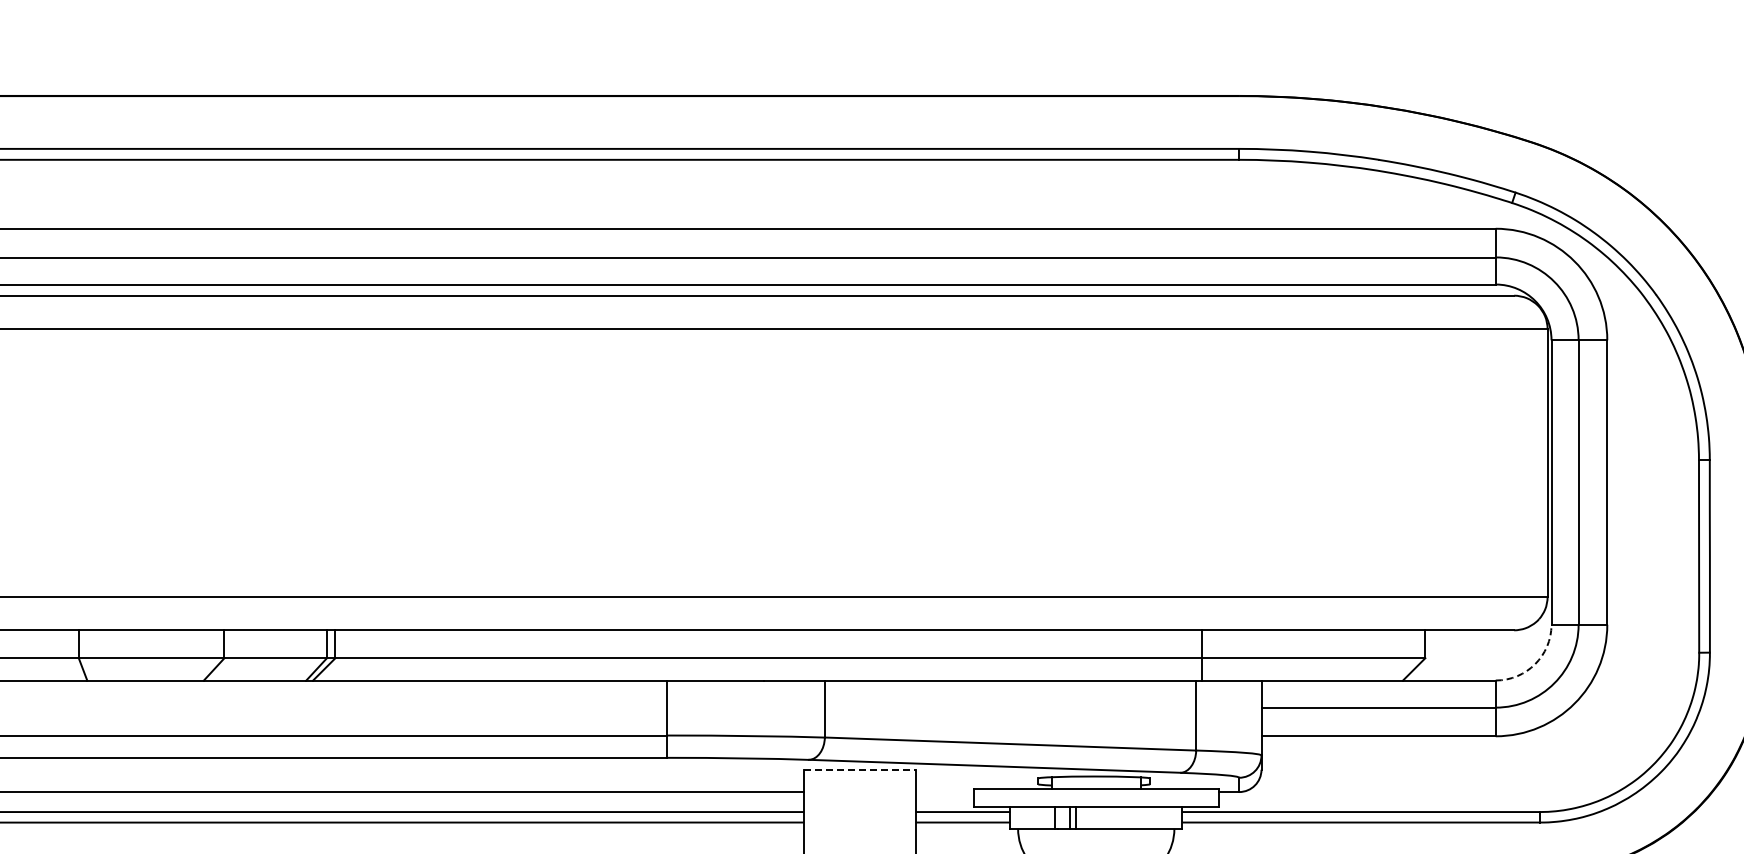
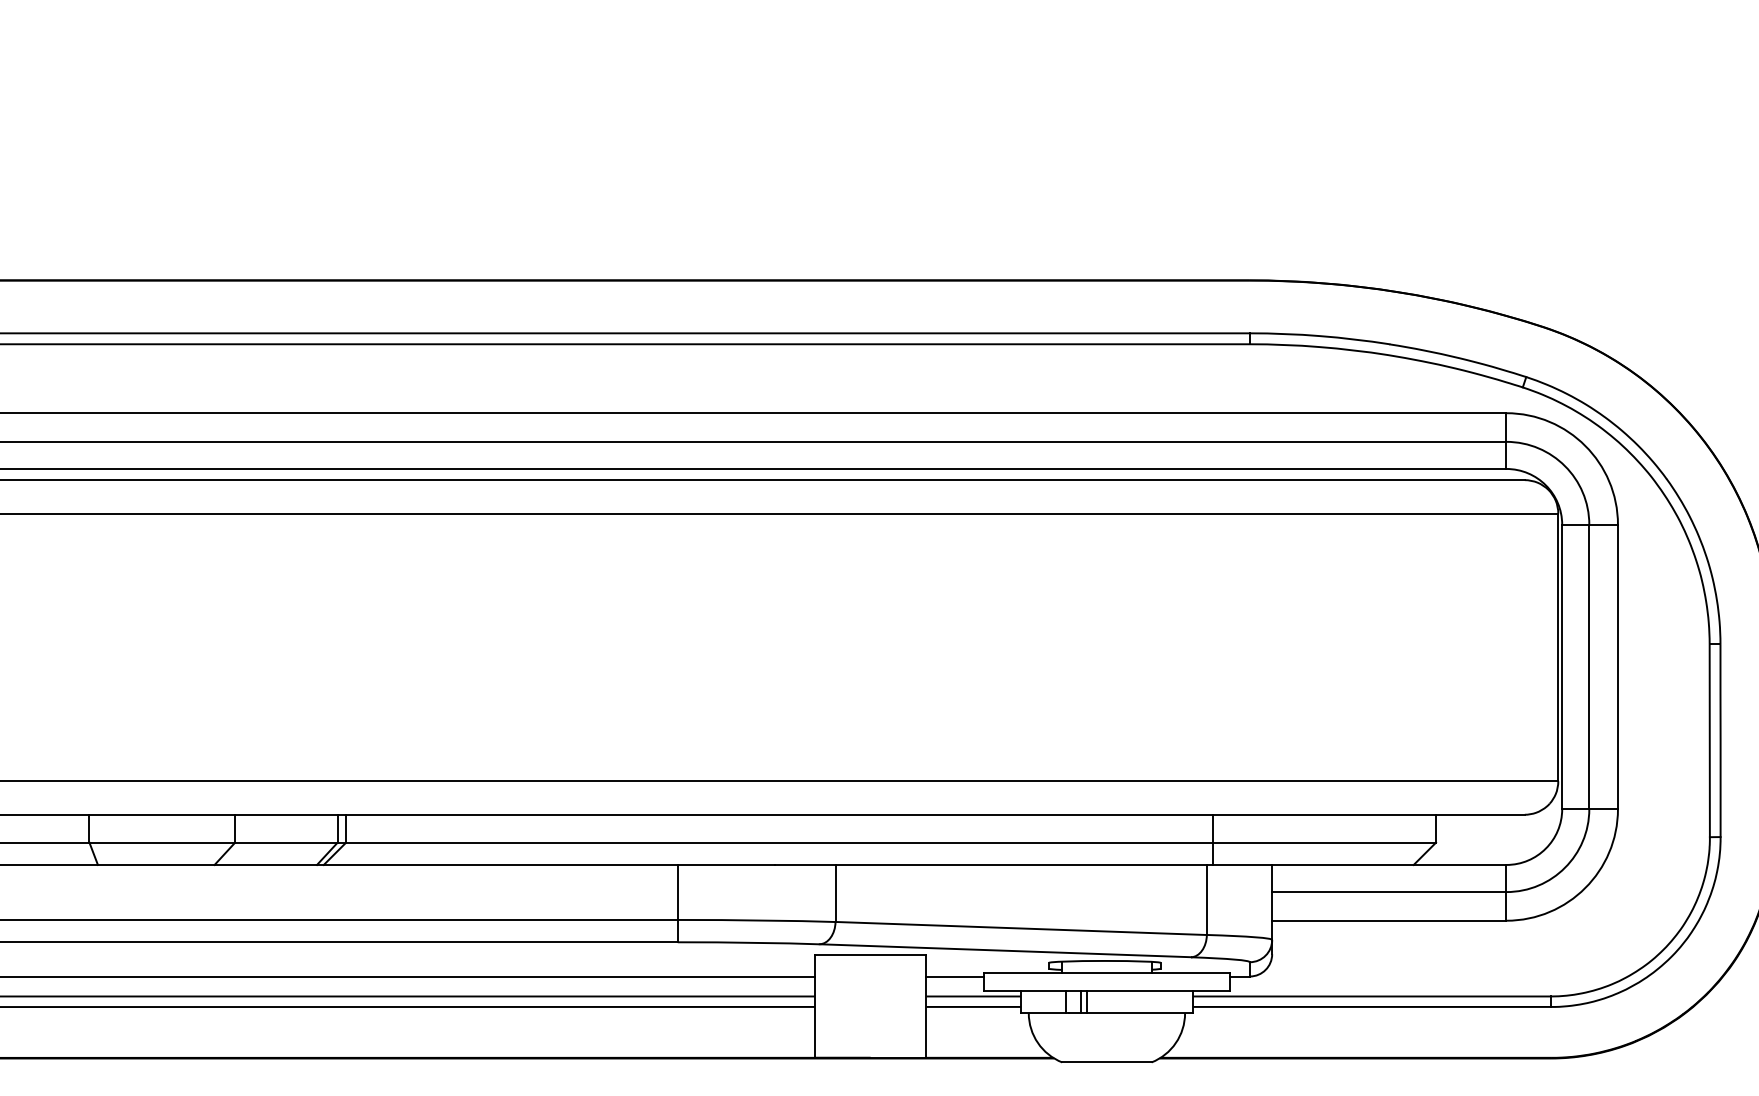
arc: (1534, 664) -> (1545, 848), dashed -> solid
line: (859, 770) -> (870, 954), dashed -> solid
line: (944, 792) -> (955, 976), added

